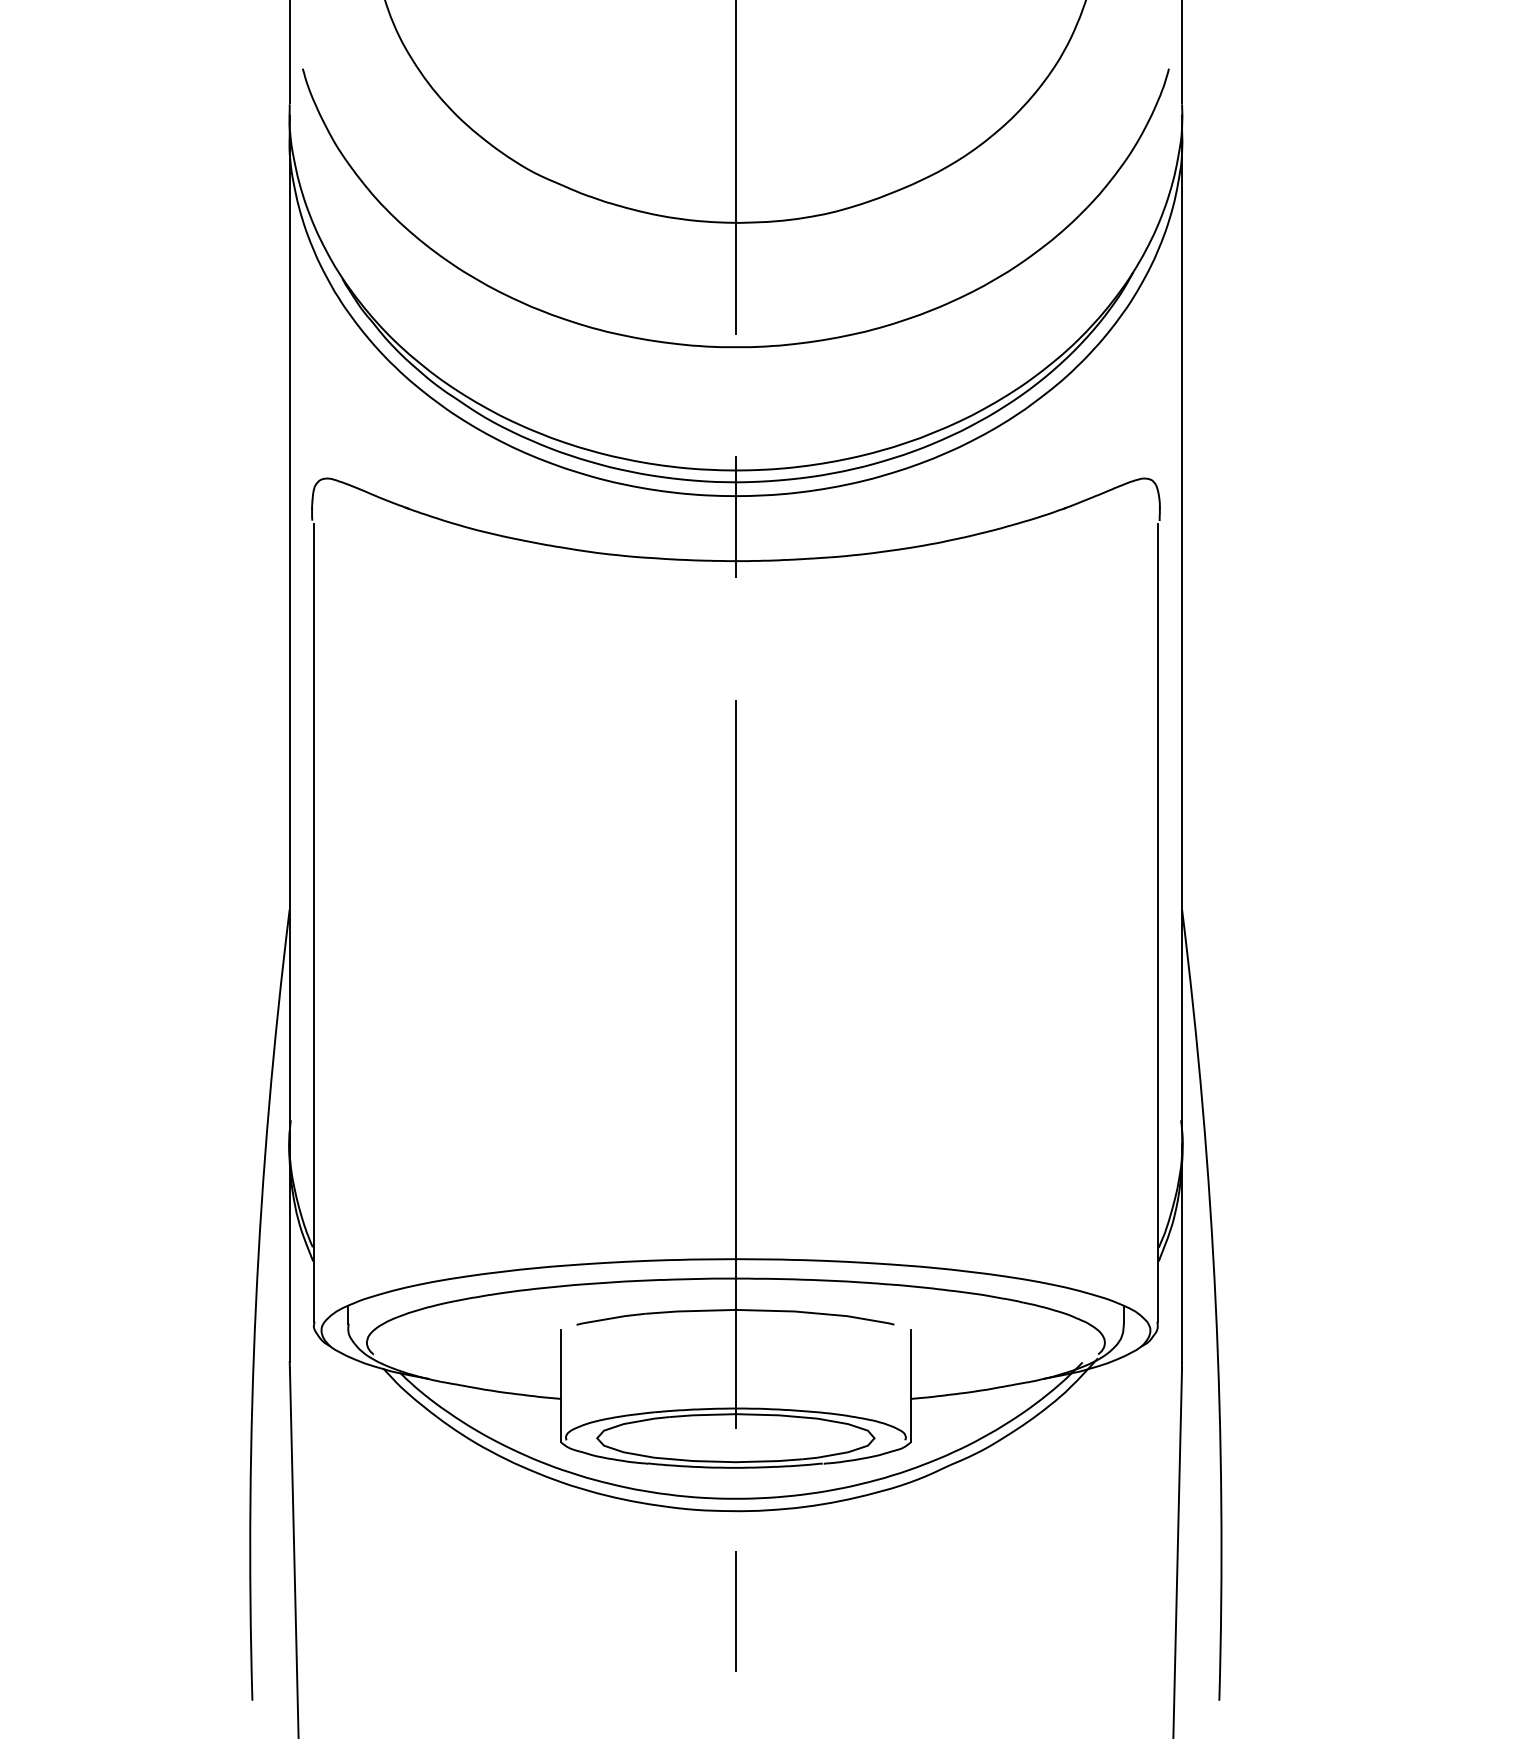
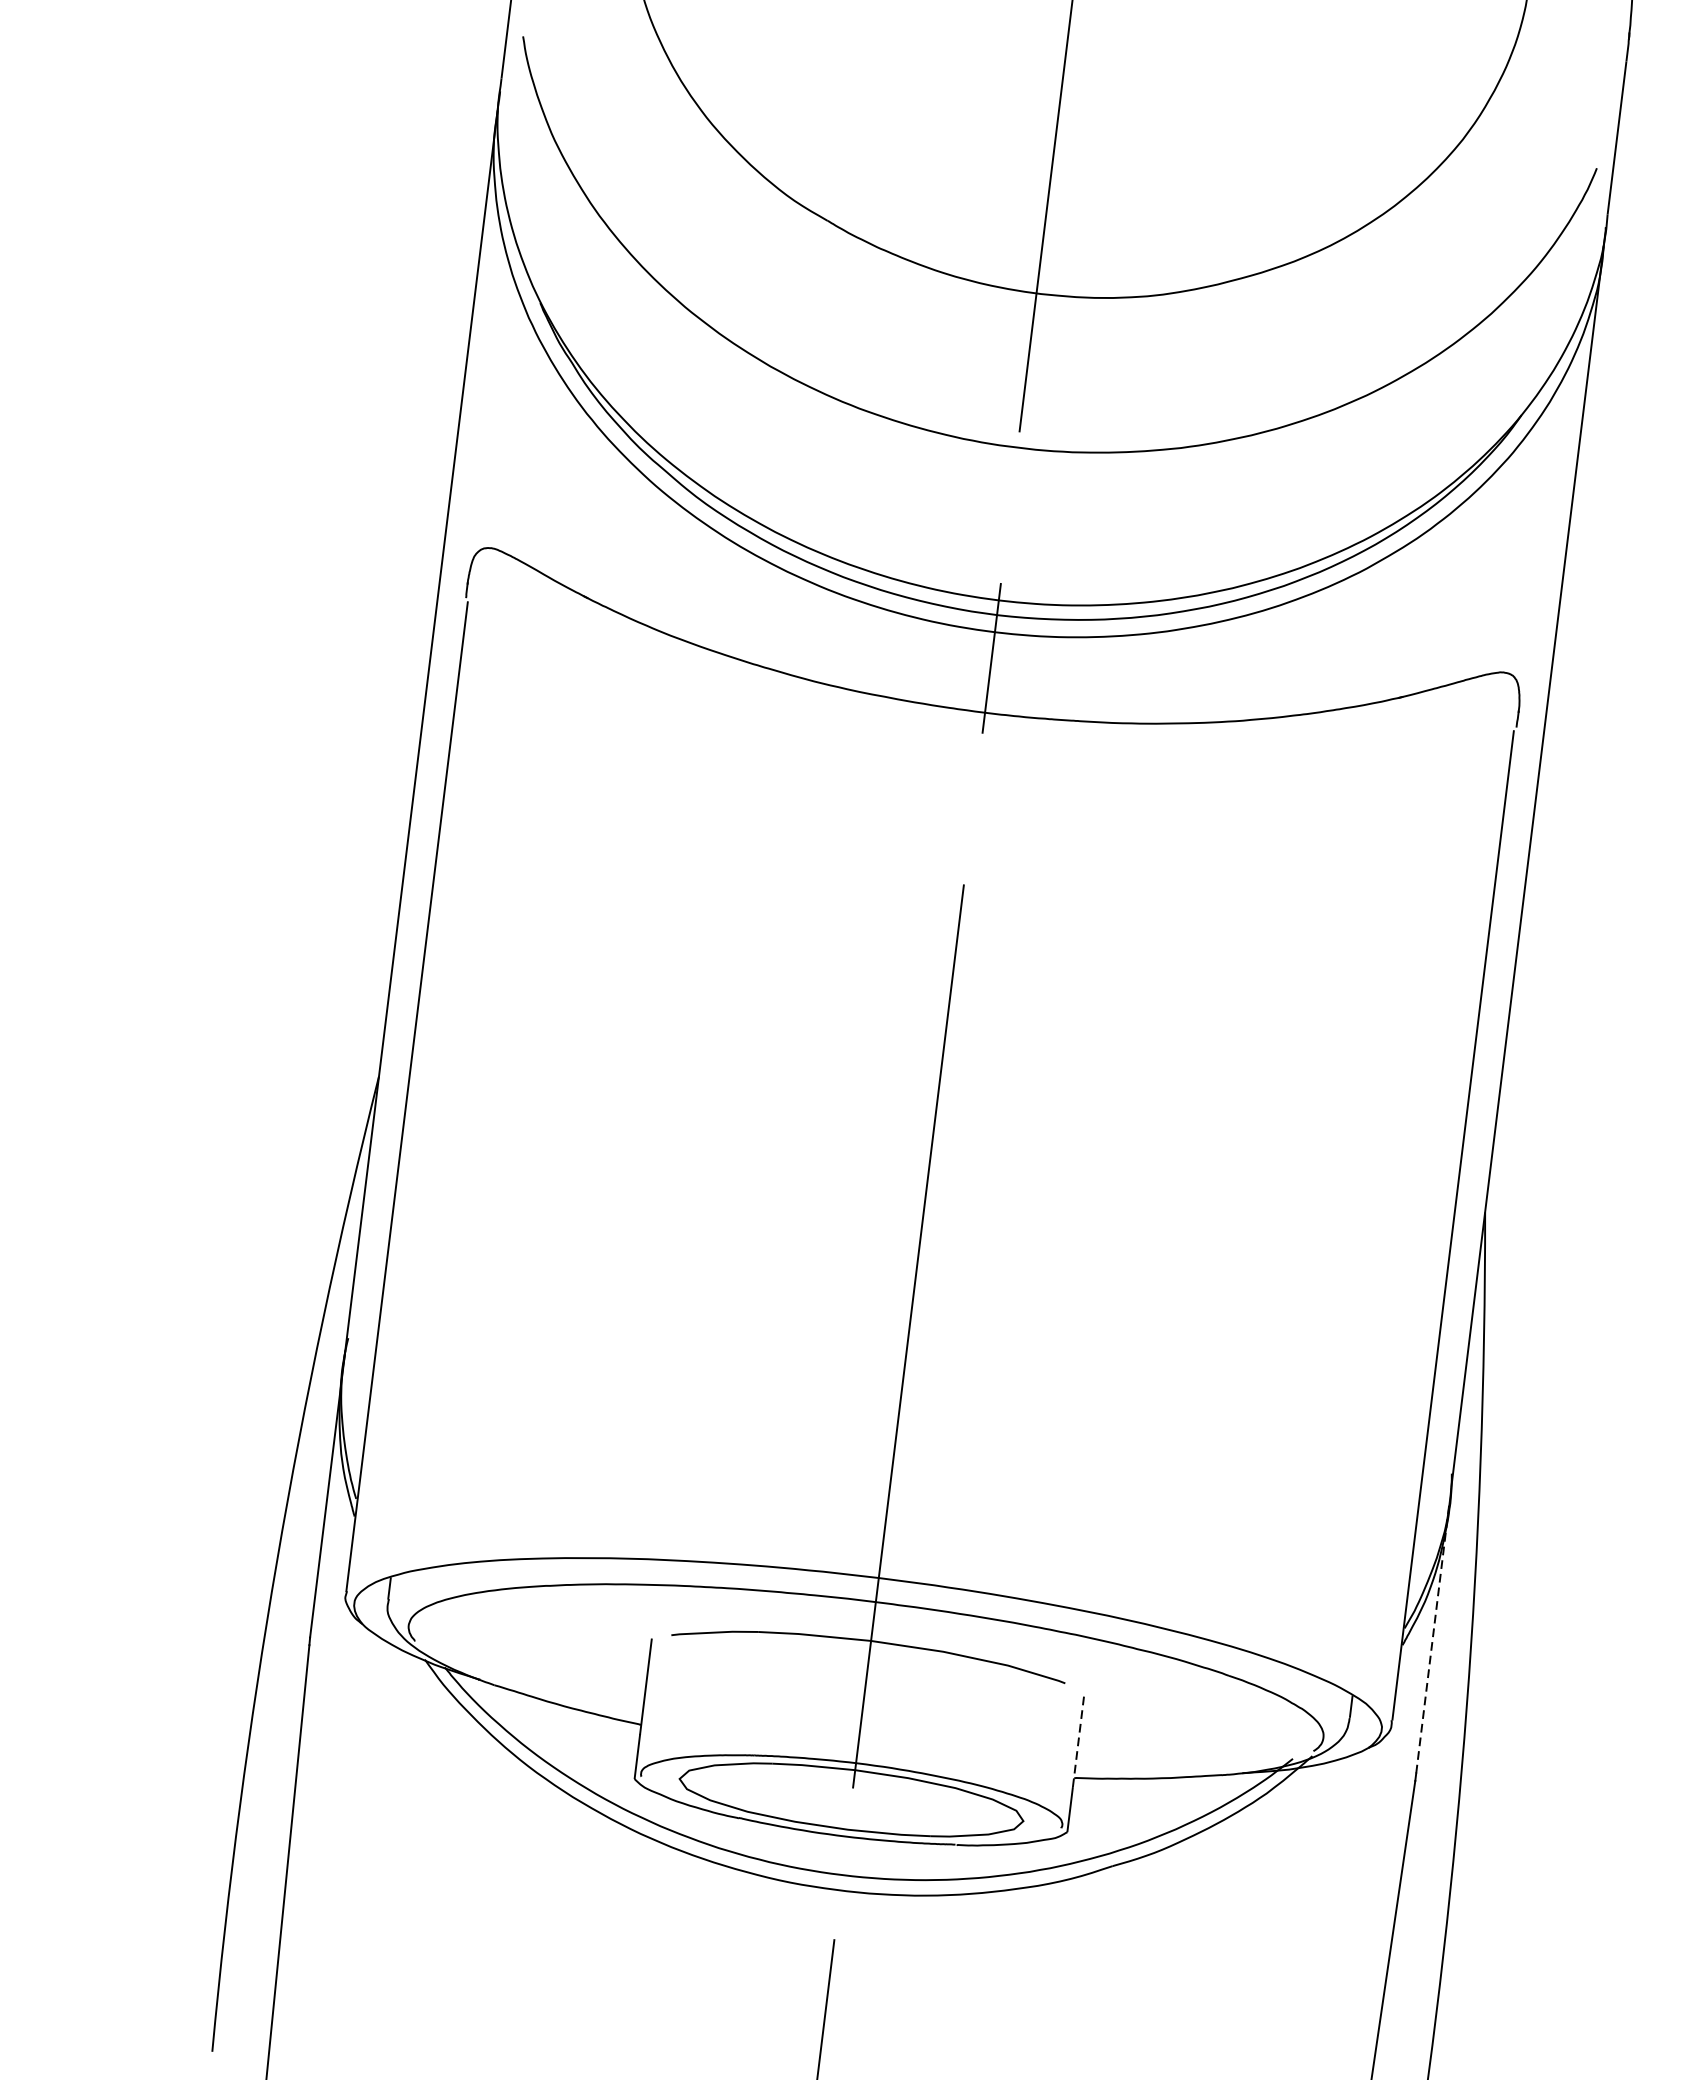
line: (1182, 1252) -> (1433, 1637), solid -> dashed
line: (910, 1367) -> (1078, 1738), solid -> dashed

